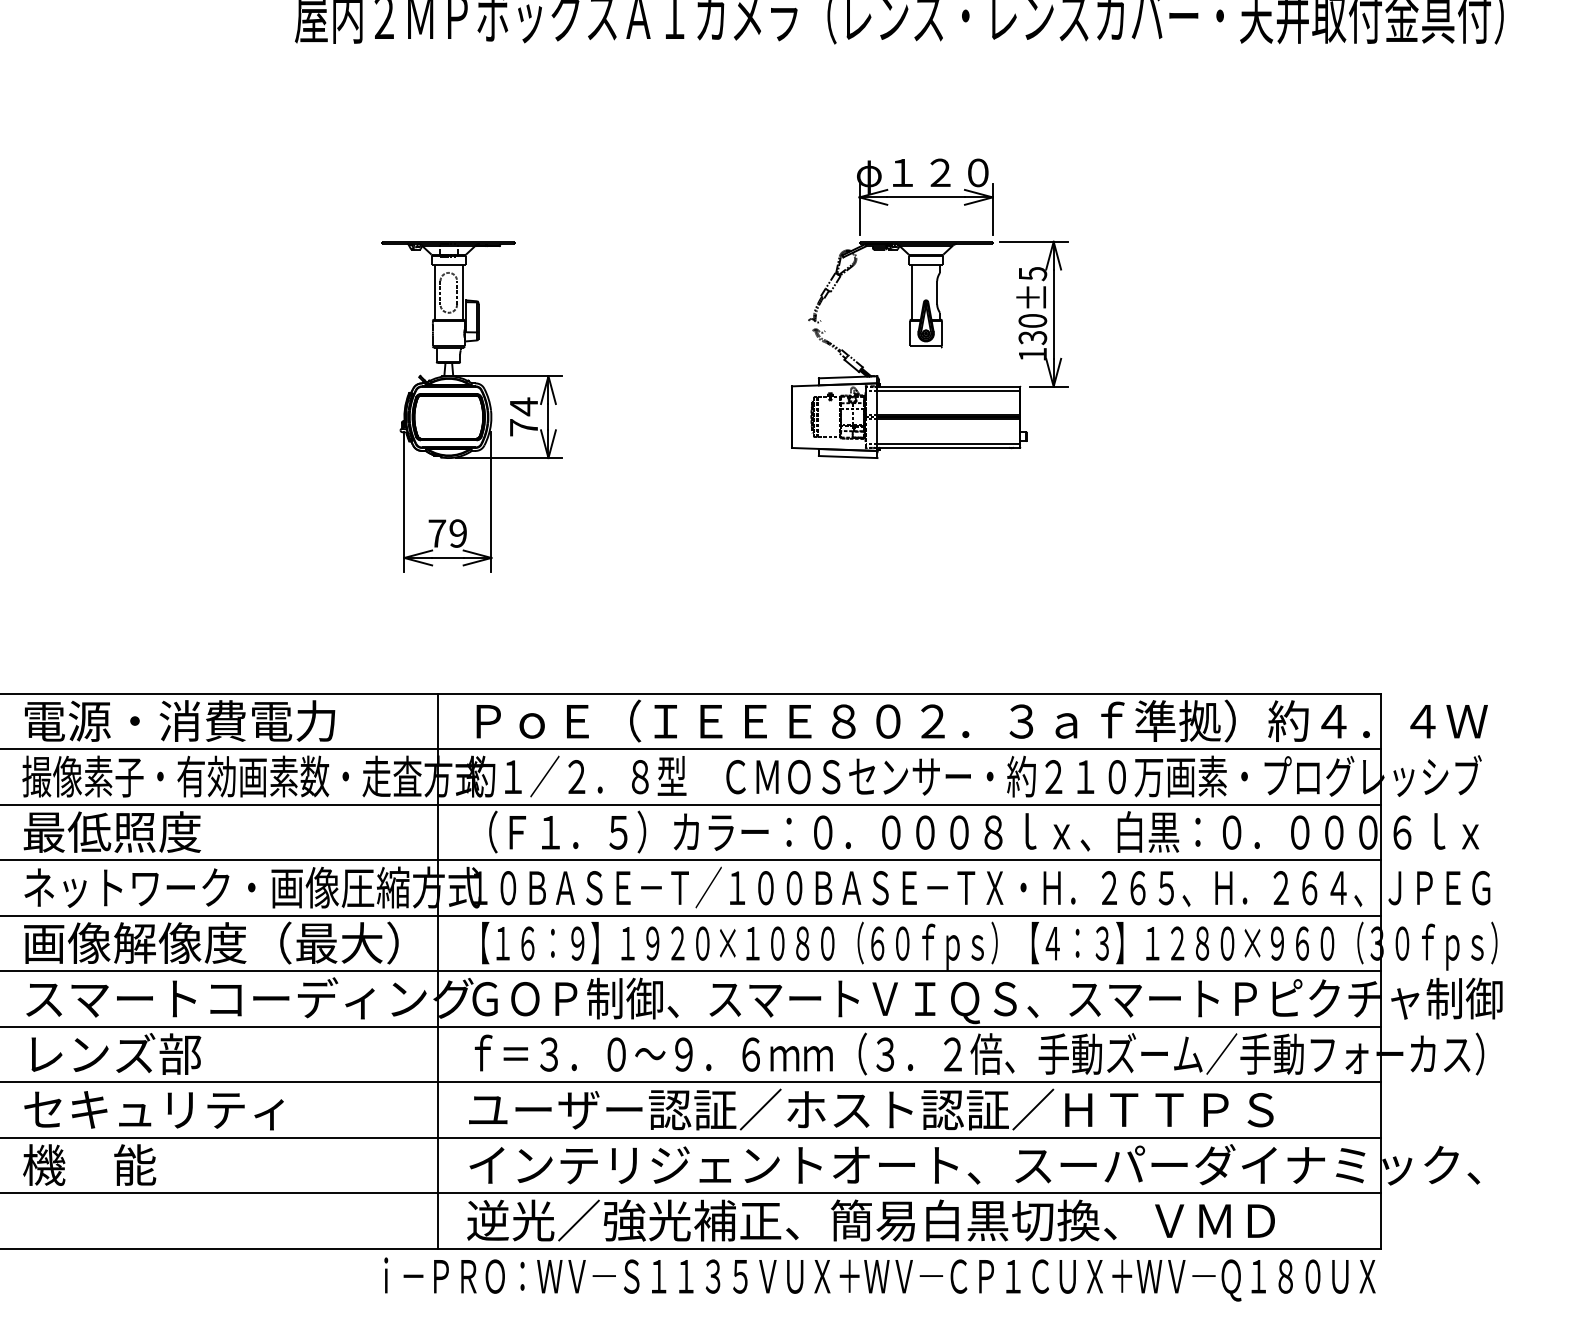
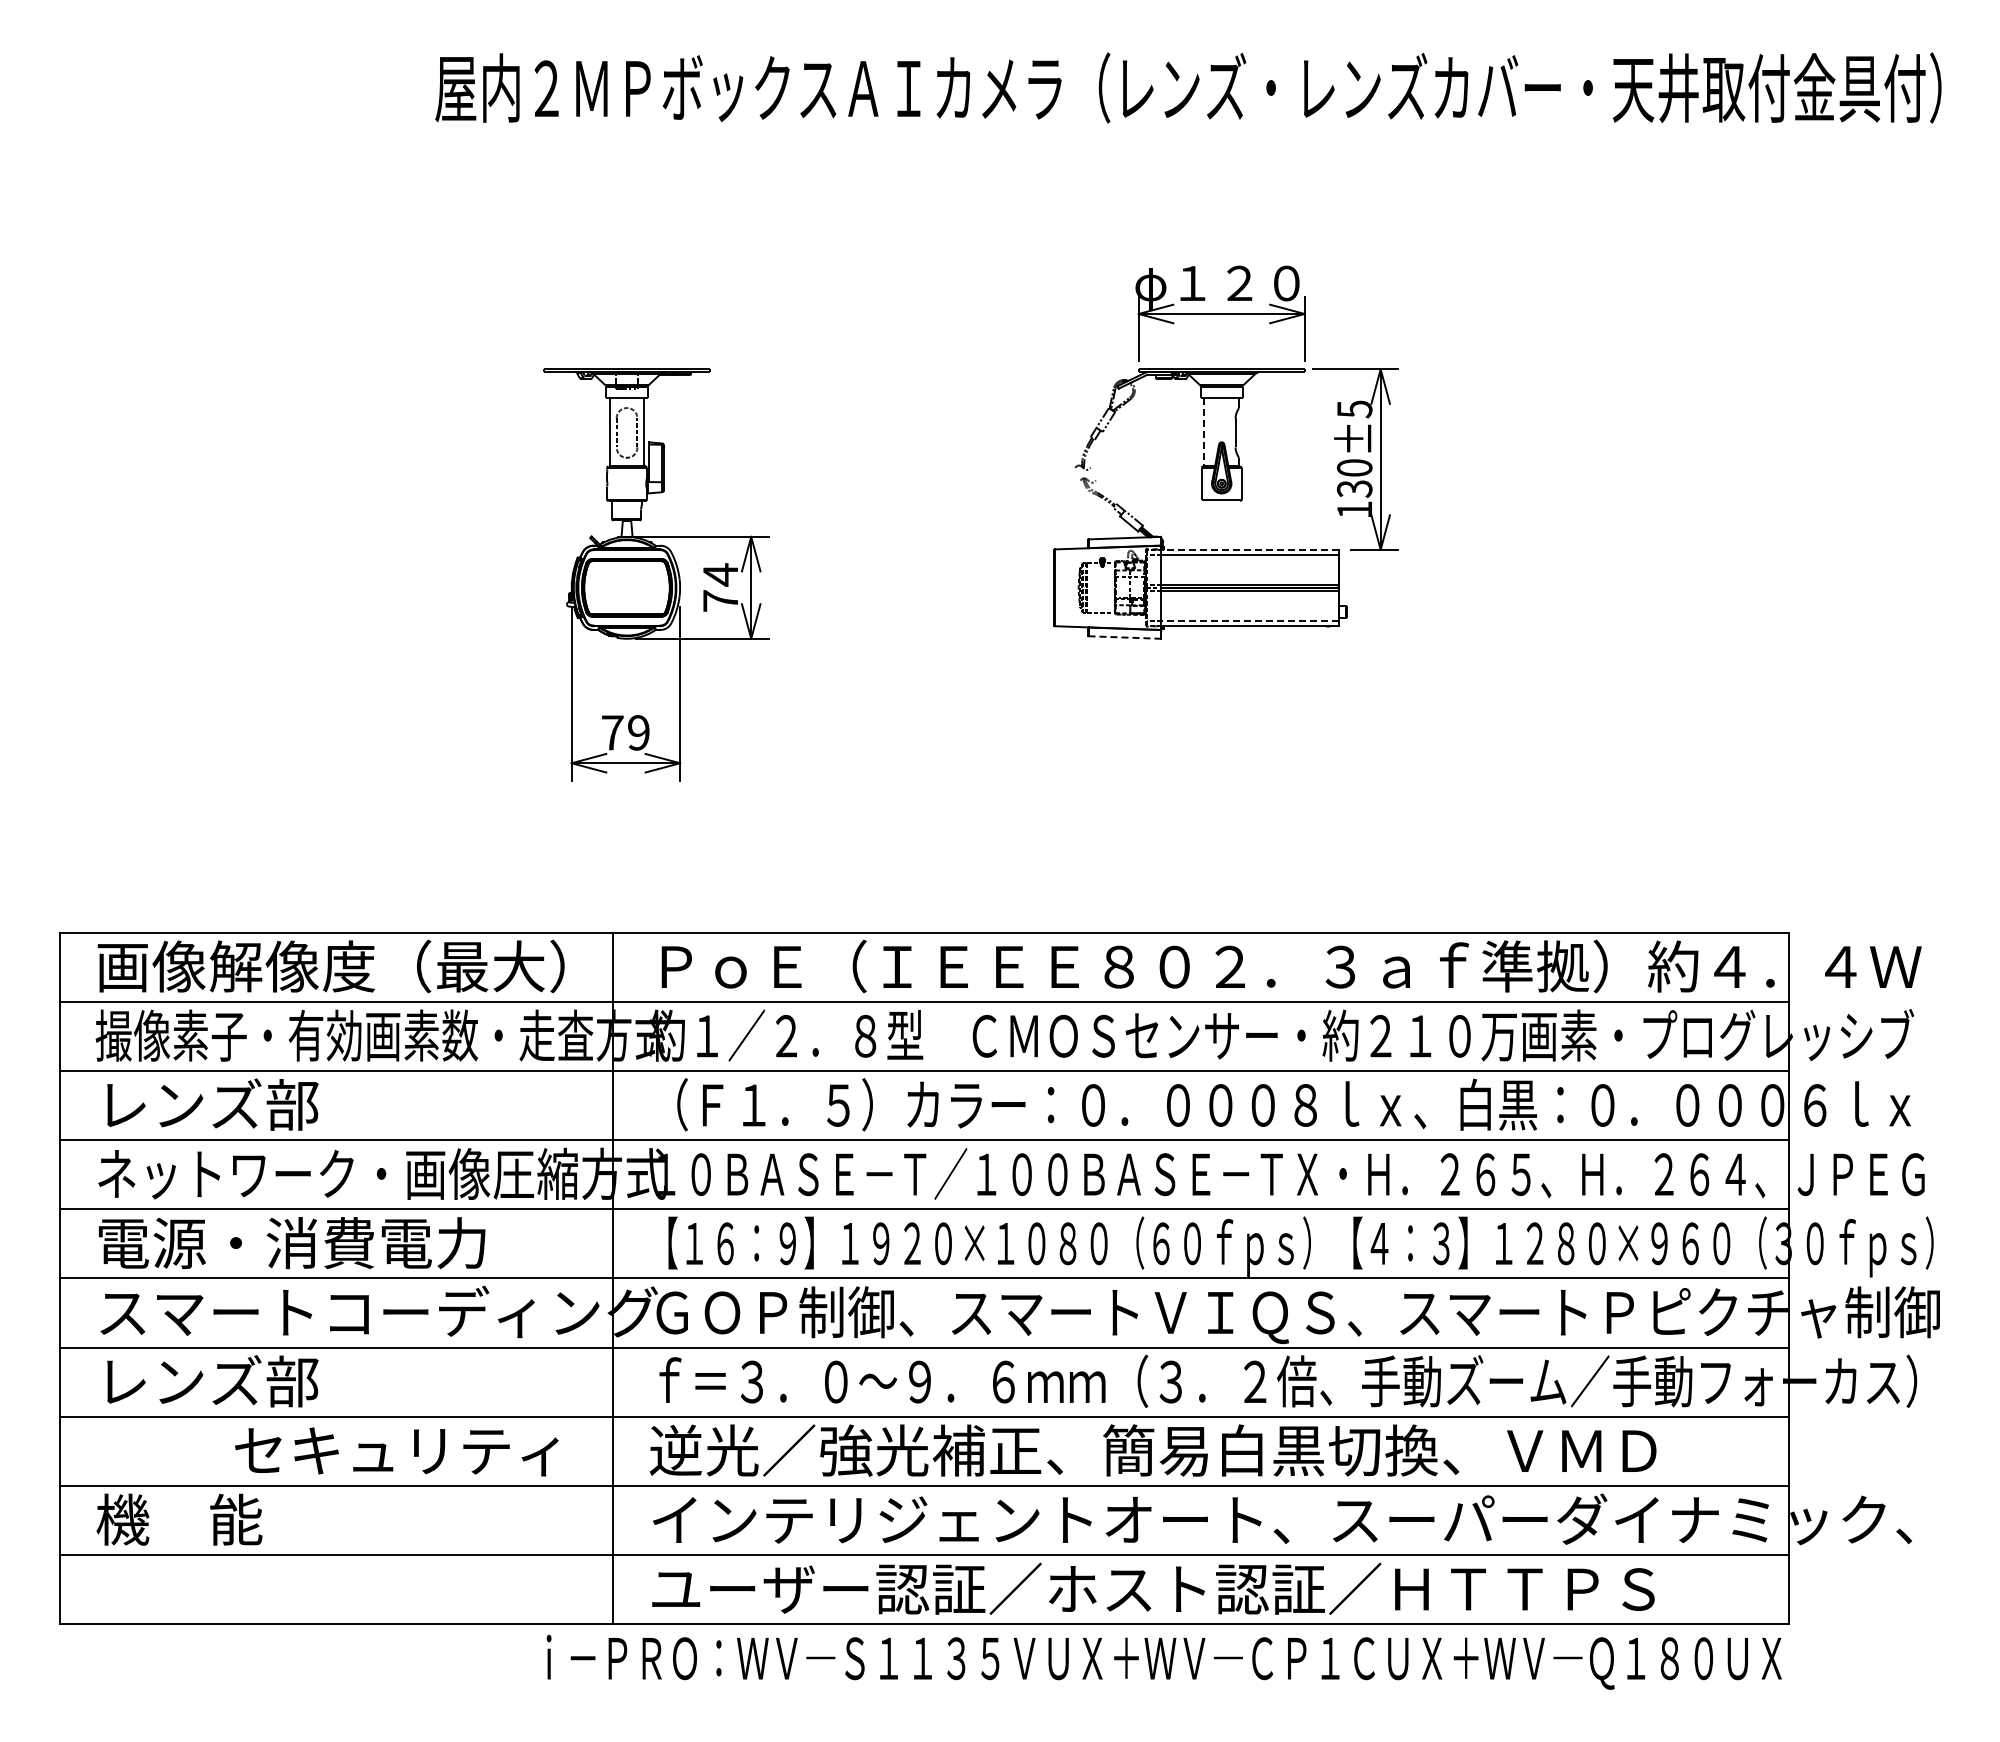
line: (912, 292) -> (1204, 432), solid -> dashed
line: (949, 386) -> (1250, 549), solid -> dashed
line: (949, 444) -> (1250, 621), solid -> dashed
line: (848, 457) -> (1125, 637), solid -> dashed
text: (210, 721) -> (330, 966), 電源・消費電力 -> 画像解像度（最大）
text: (112, 831) -> (207, 1104), 最低照度 -> レンズ部
text: (210, 942) -> (330, 1242), 画像解像度（最大） -> 電源・消費電力
text: (870, 1109) -> (1152, 1450), ユーザー認証／ホスト認証／ＨＴＴＰＳ -> 逆光／強光補正、簡易白黒切換、ＶＭＤ
text: (153, 1110) -> (396, 1451), moved
text: (870, 1220) -> (1152, 1588), 逆光／強光補正、簡易白黒切換、ＶＭＤ -> ユーザー認証／ホスト認証／ＨＴＴＰＳ

